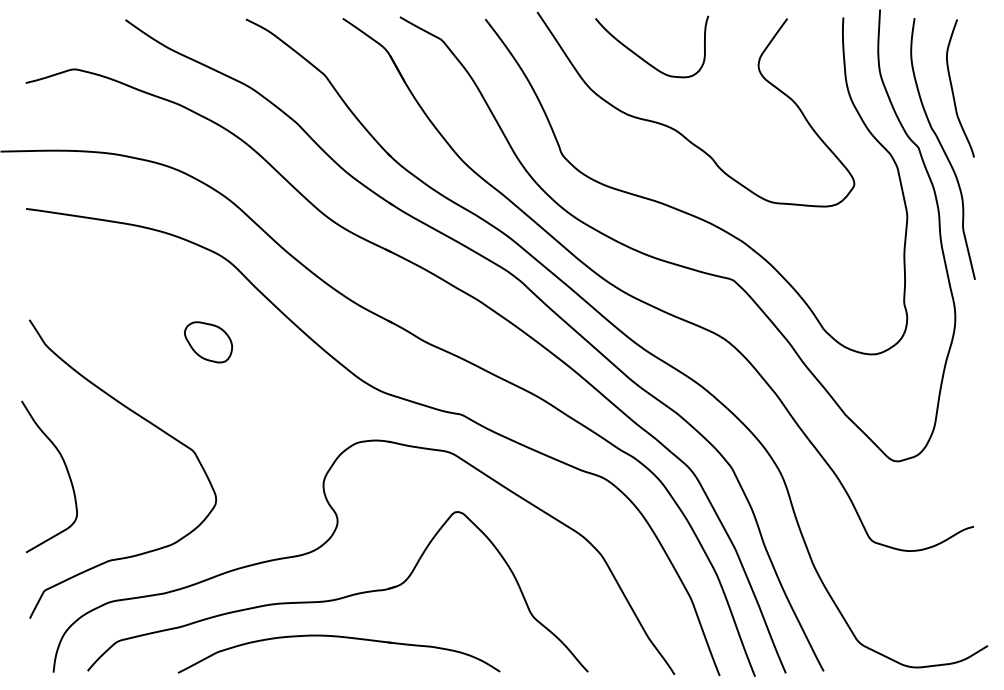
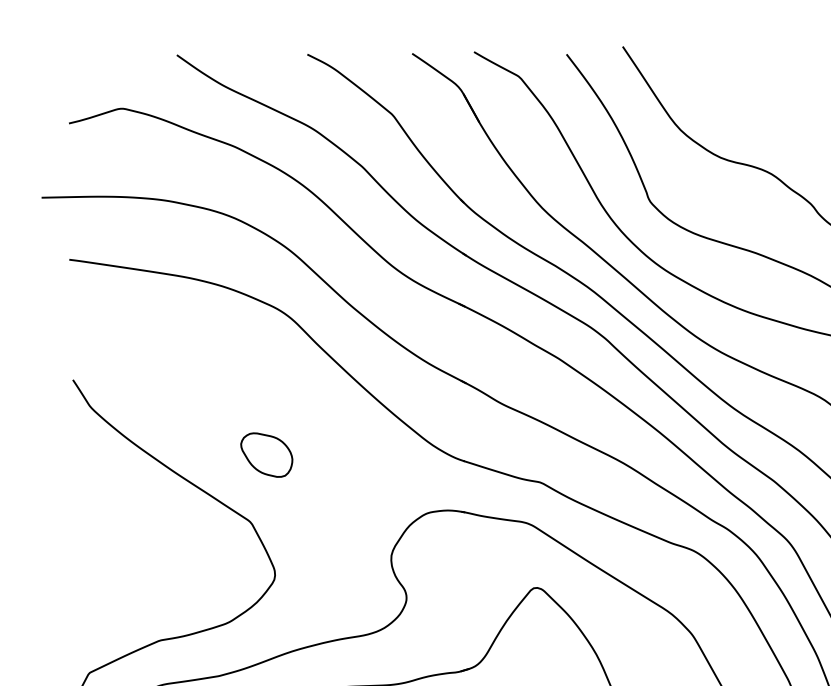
curve: (643, 58) -> (737, 96), removed
part: (208, 342) -> (266, 455), moved
curve: (66, 471) -> (113, 544), removed

